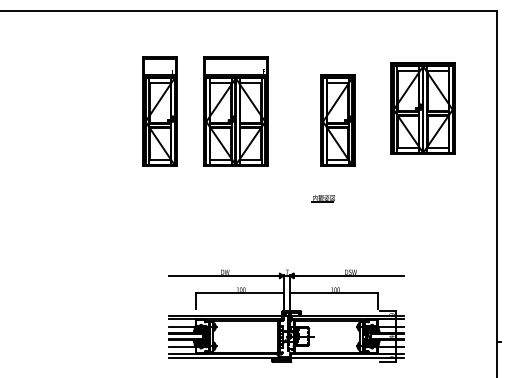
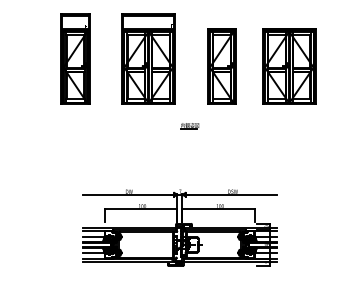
part: (422, 108) -> (288, 66), moved
part: (235, 111) -> (148, 59), moved
part: (322, 198) -> (188, 125), moved

